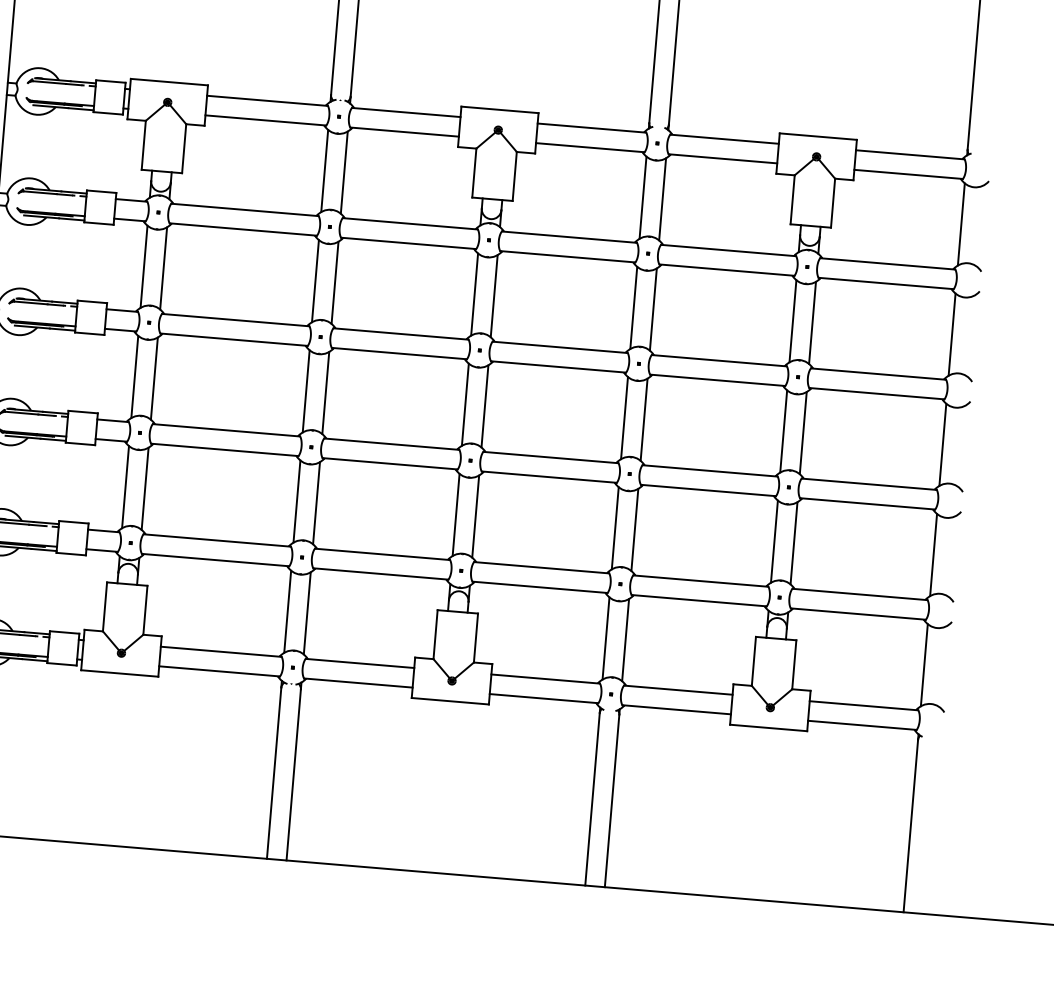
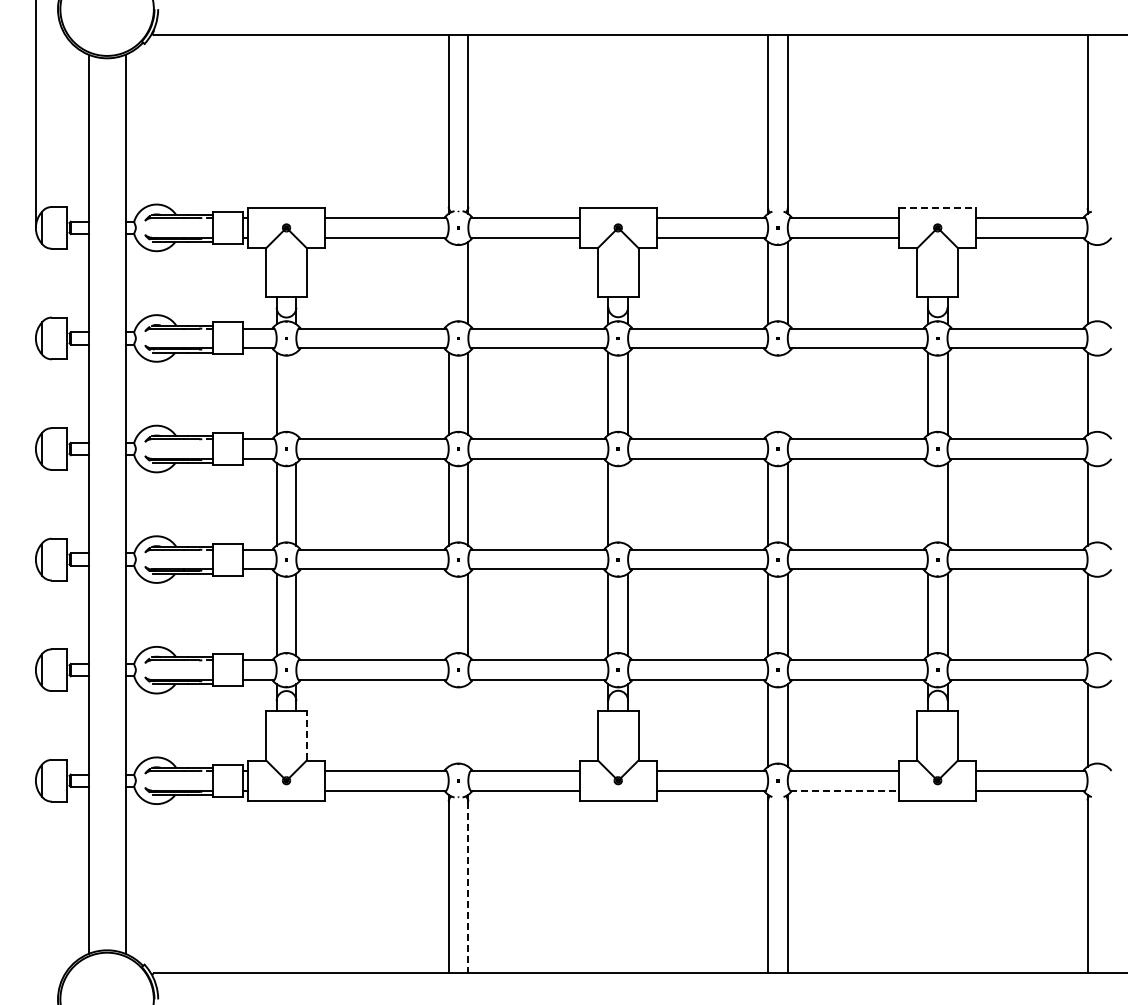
line: (818, 136) -> (937, 207), solid -> dashed
line: (324, 171) -> (448, 283), removed
line: (163, 268) -> (296, 393), removed
line: (634, 307) -> (768, 393), removed
line: (653, 309) -> (787, 393), removed
line: (485, 406) -> (628, 504), removed
line: (783, 431) -> (927, 504), removed
line: (296, 501) -> (448, 614), removed
line: (145, 609) -> (306, 735), solid -> dashed
line: (287, 611) -> (448, 725), removed
line: (307, 613) -> (468, 725), removed
line: (677, 709) -> (845, 790), solid -> dashed
line: (293, 774) -> (468, 887), solid -> dashed

